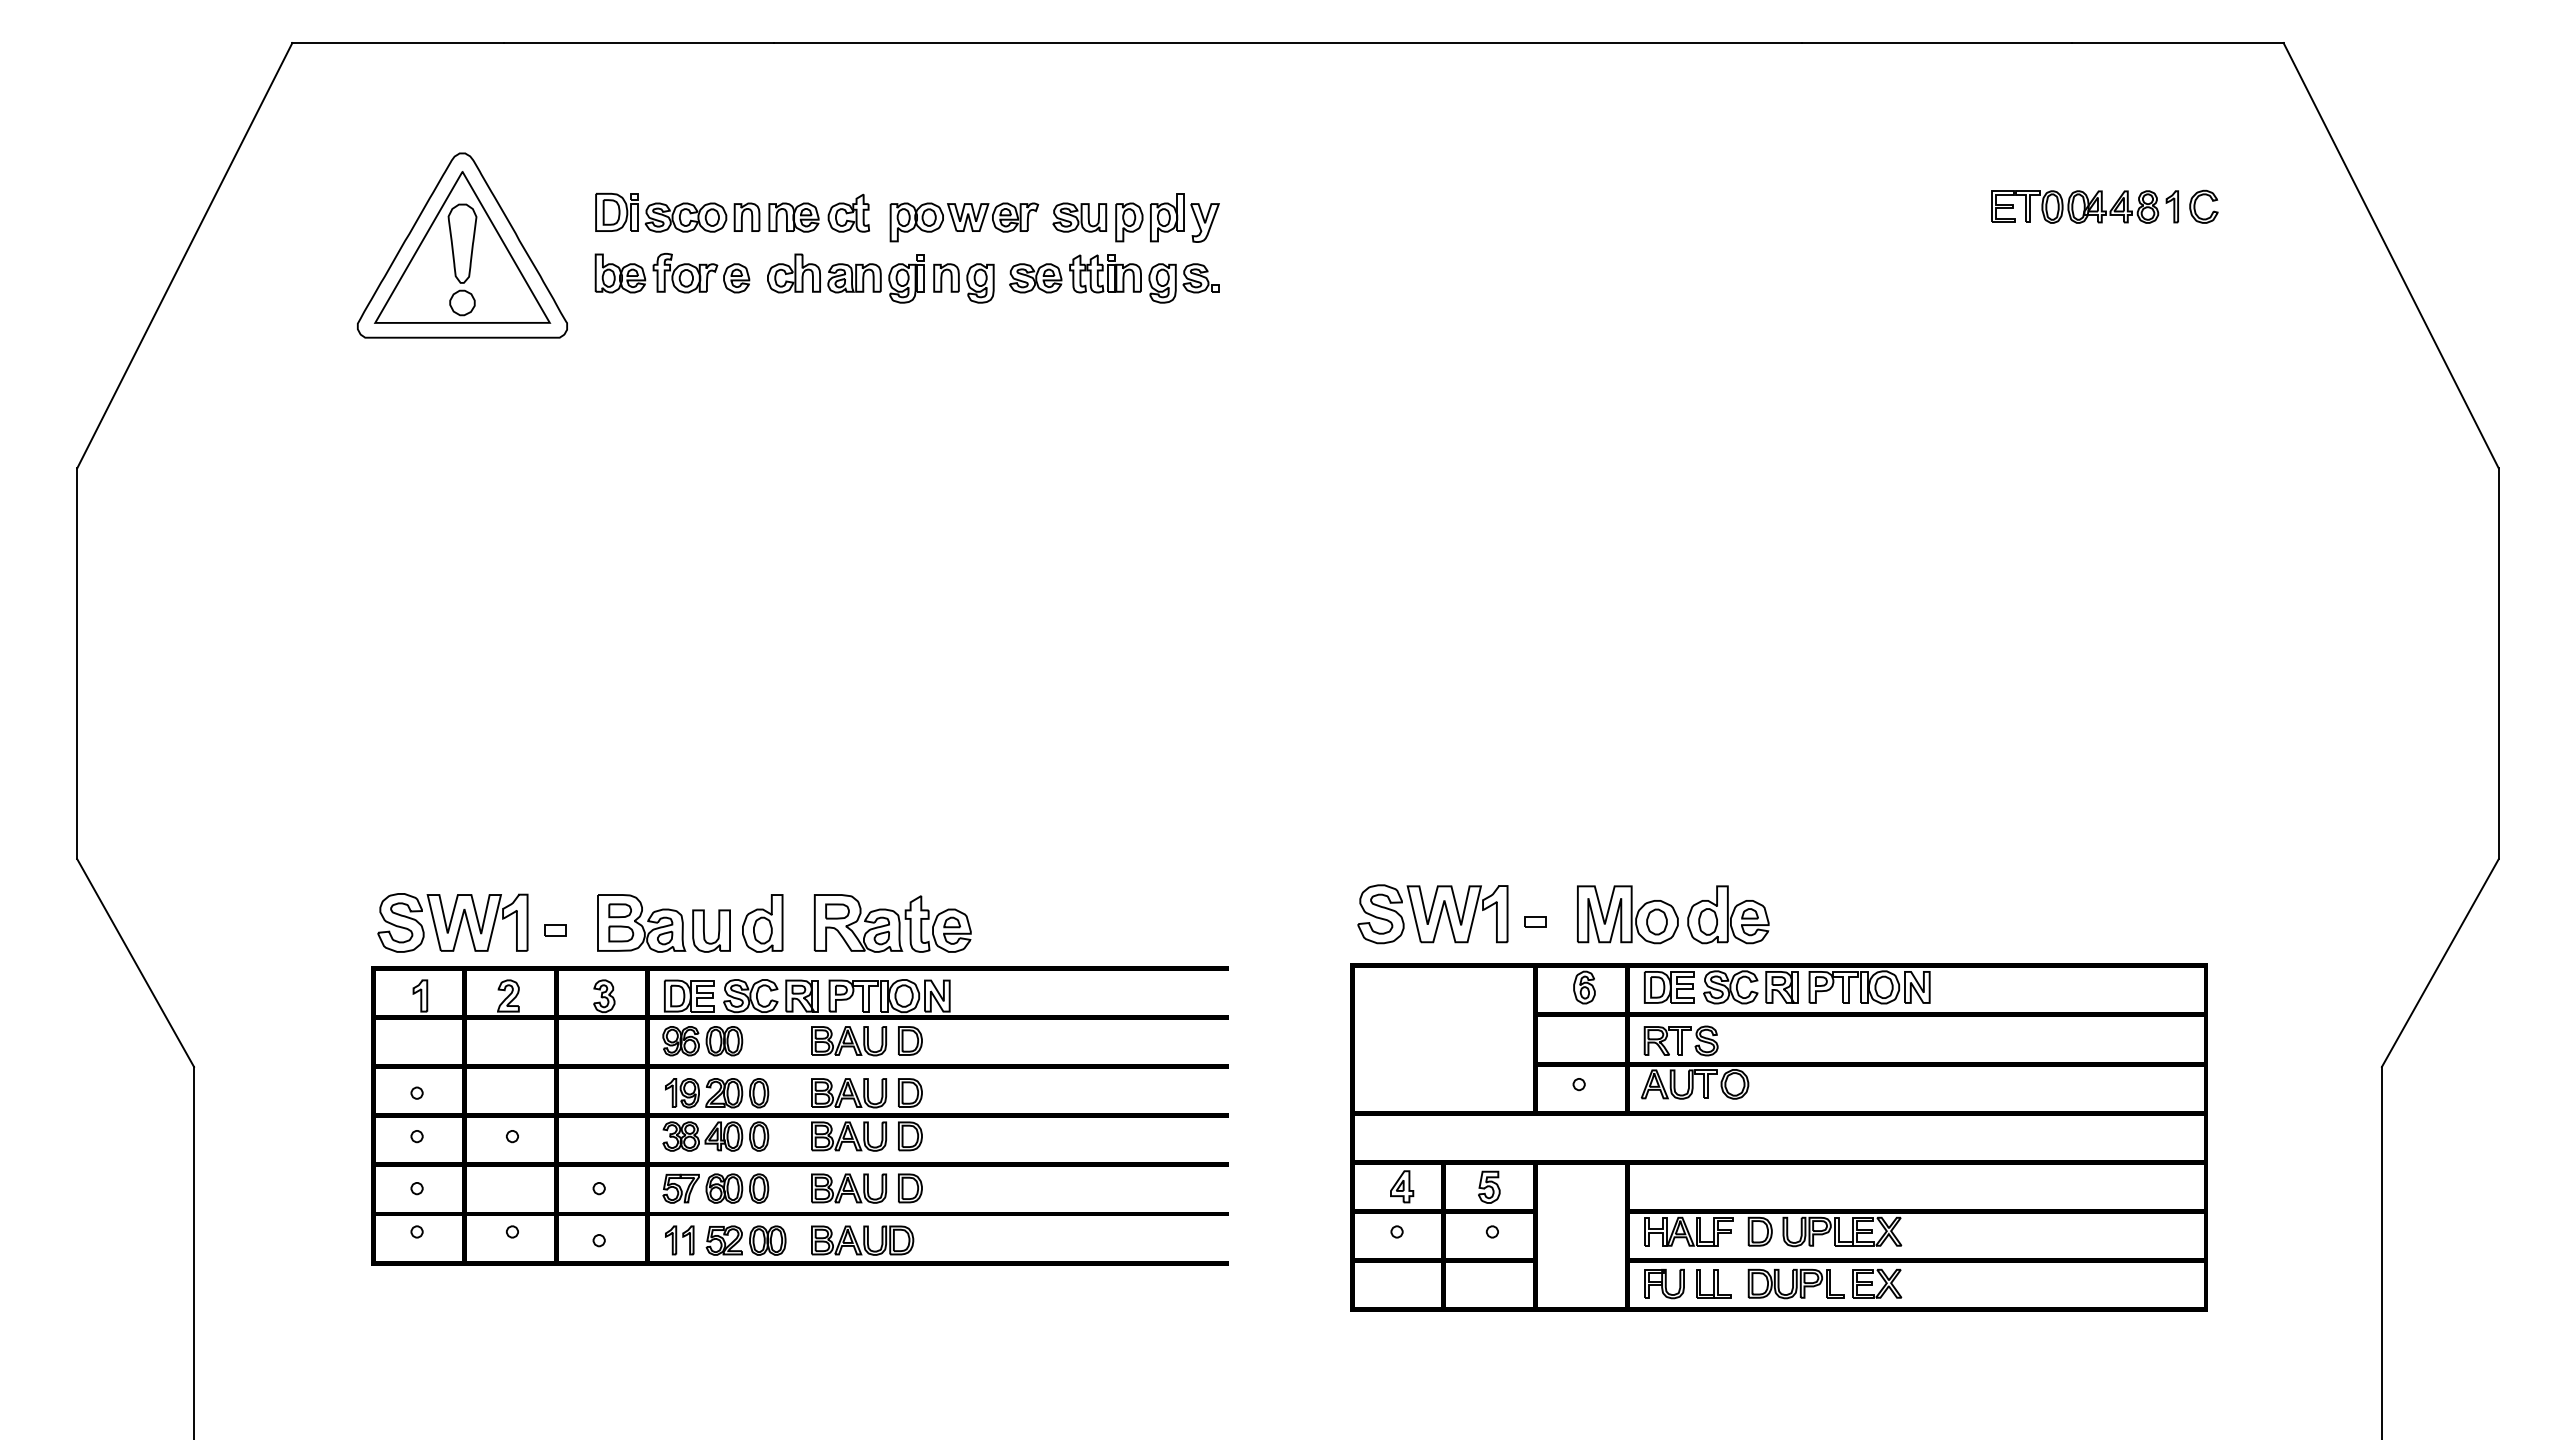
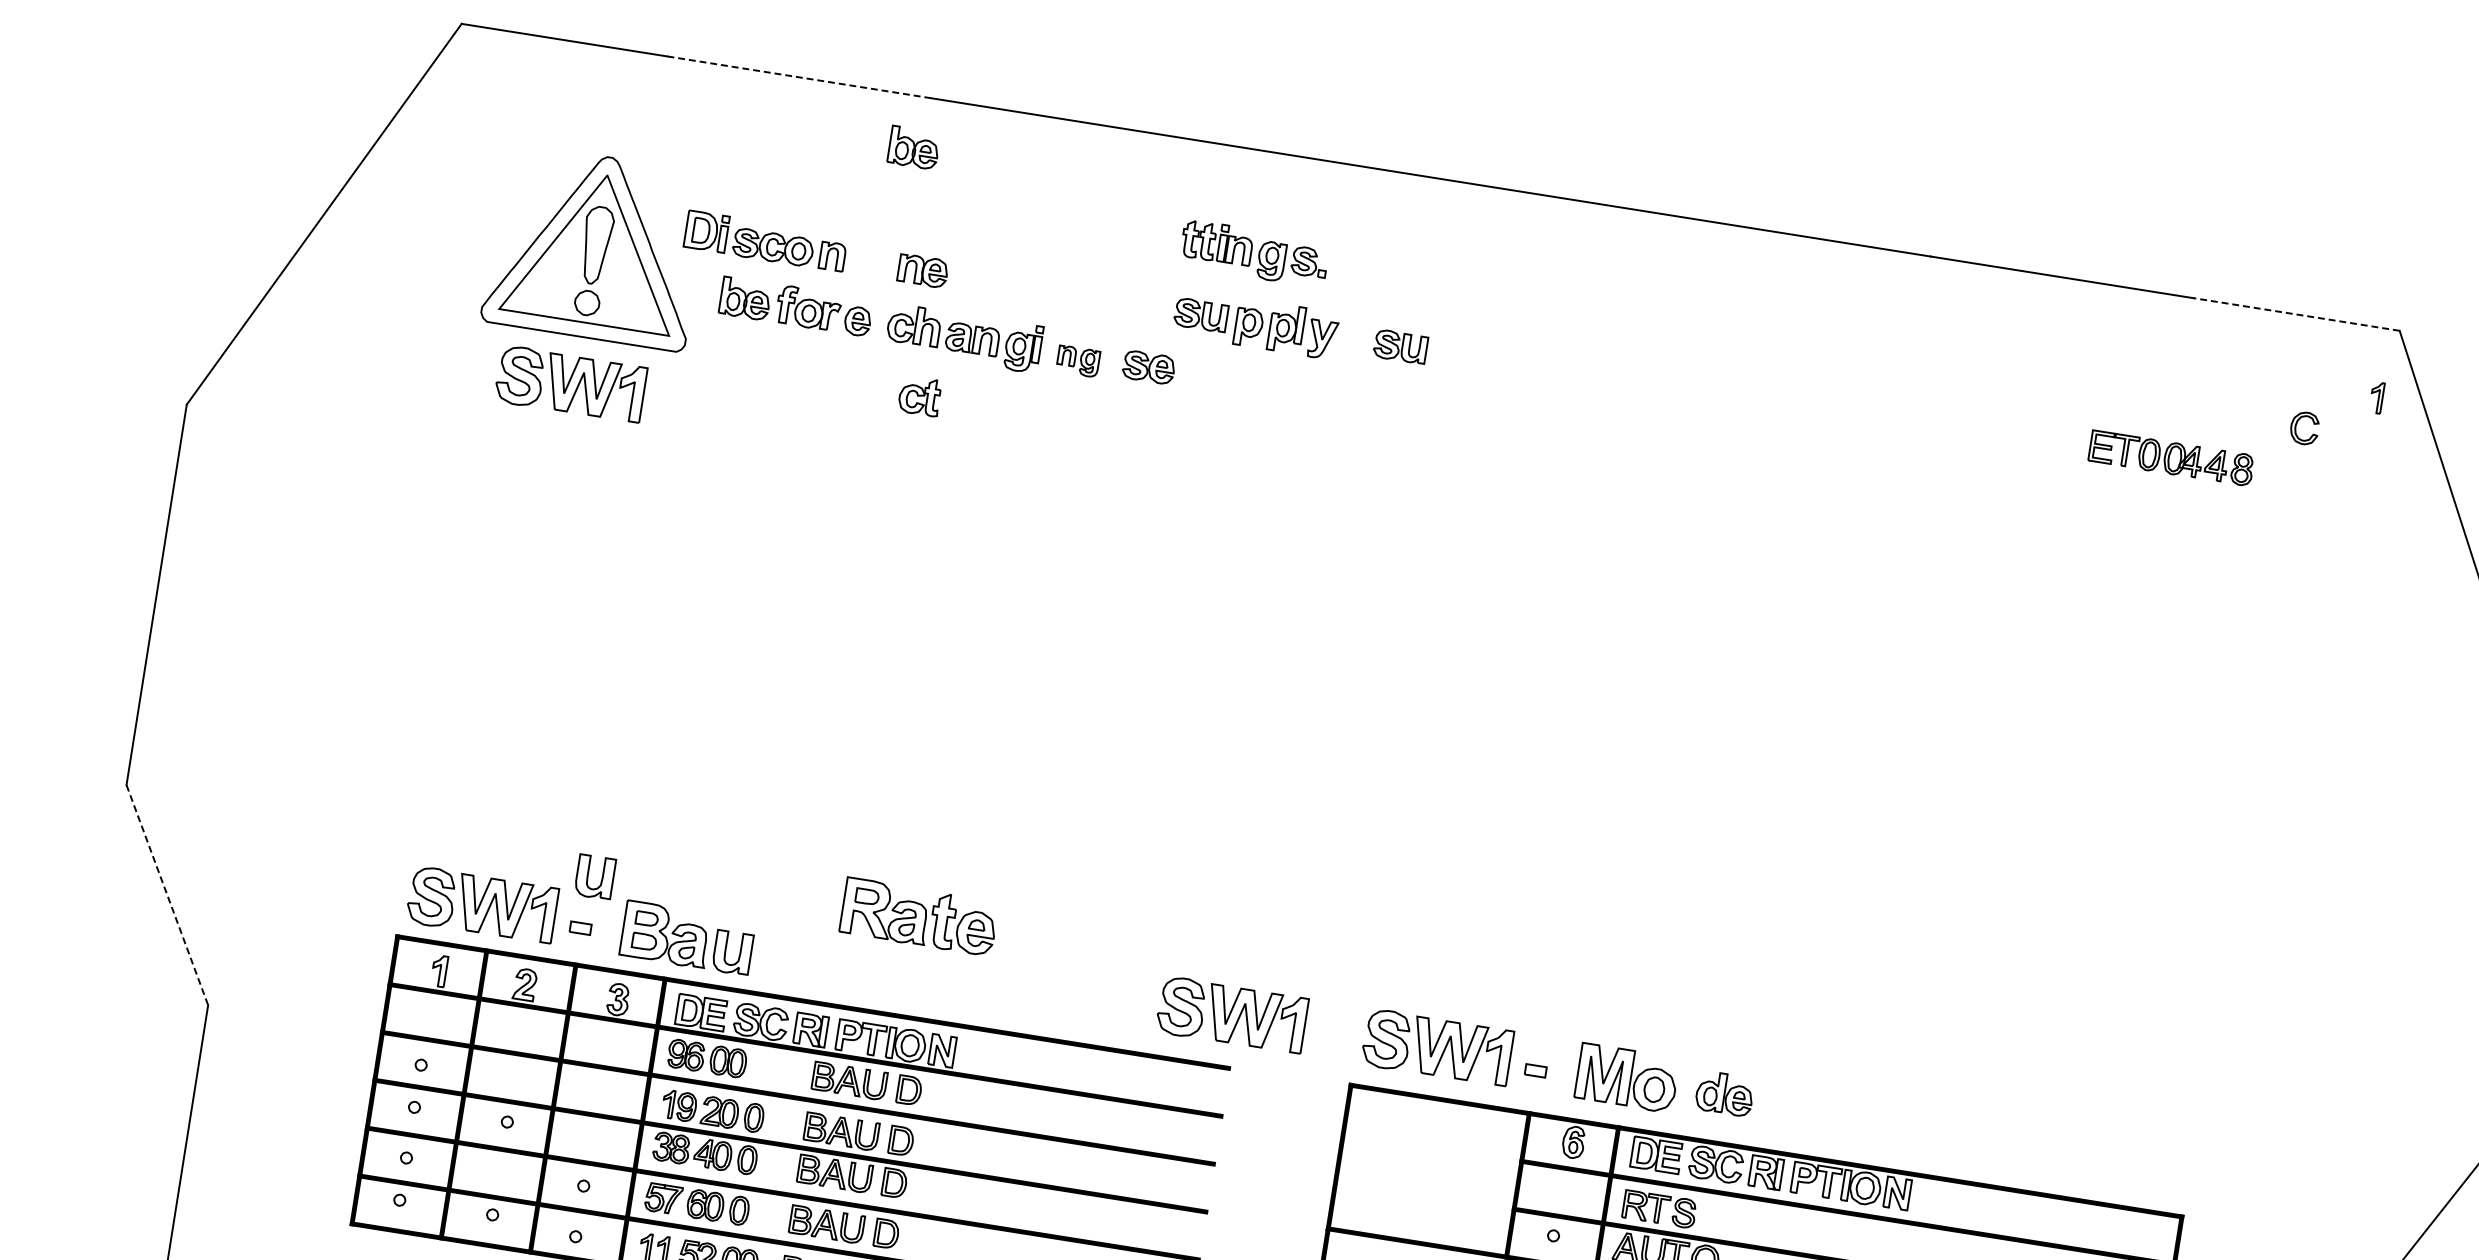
line: (639, 43) -> (799, 77), solid -> dashed
line: (2177, 43) -> (2296, 314), solid -> dashed
part: (765, 95) -> (914, 147), added
part: (2171, 206) -> (2376, 397), moved
part: (2195, 206) -> (2296, 426), moved
part: (677, 212) -> (765, 241), moved
part: (848, 212) -> (919, 395), moved
part: (1284, 217) -> (1400, 346), added
part: (964, 222) -> (1088, 302), removed
part: (1144, 278) -> (1254, 253), moved
part: (963, 283) -> (1077, 361), size x0.7
part: (458, 386) -> (570, 383), added
part: (554, 876) -> (588, 875), added
part: (1221, 914) -> (1231, 1015), added
part: (1728, 914) -> (1725, 1093), size x0.7
part: (762, 923) -> (783, 953), removed
part: (892, 923) -> (918, 916), moved
line: (135, 963) -> (167, 895), solid -> dashed

